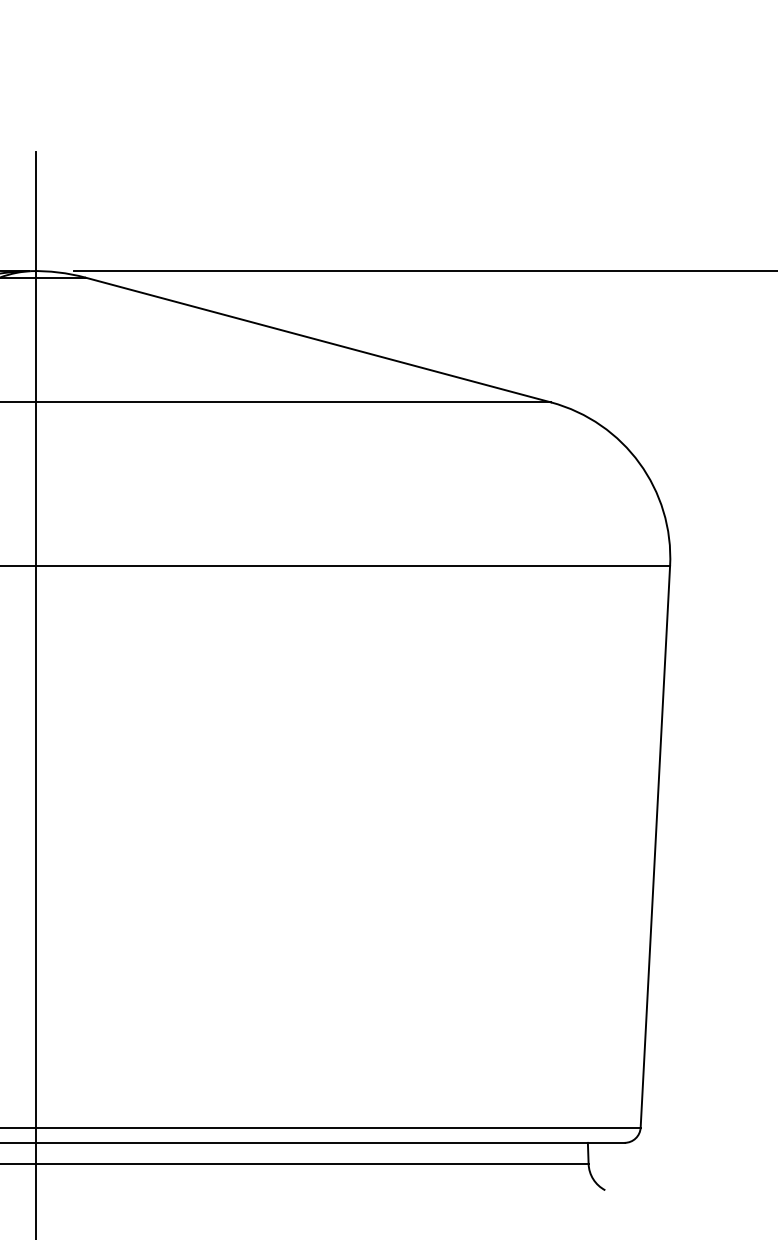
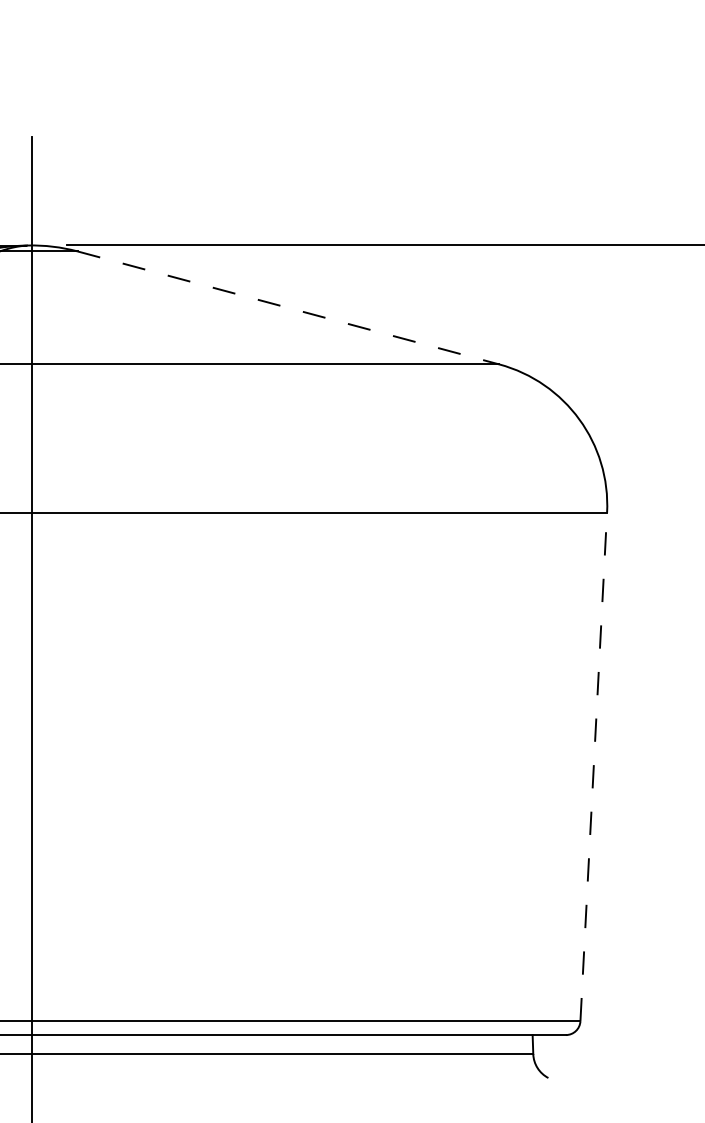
line: (318, 340) -> (288, 308), solid -> dashed
line: (655, 846) -> (593, 766), solid -> dashed

